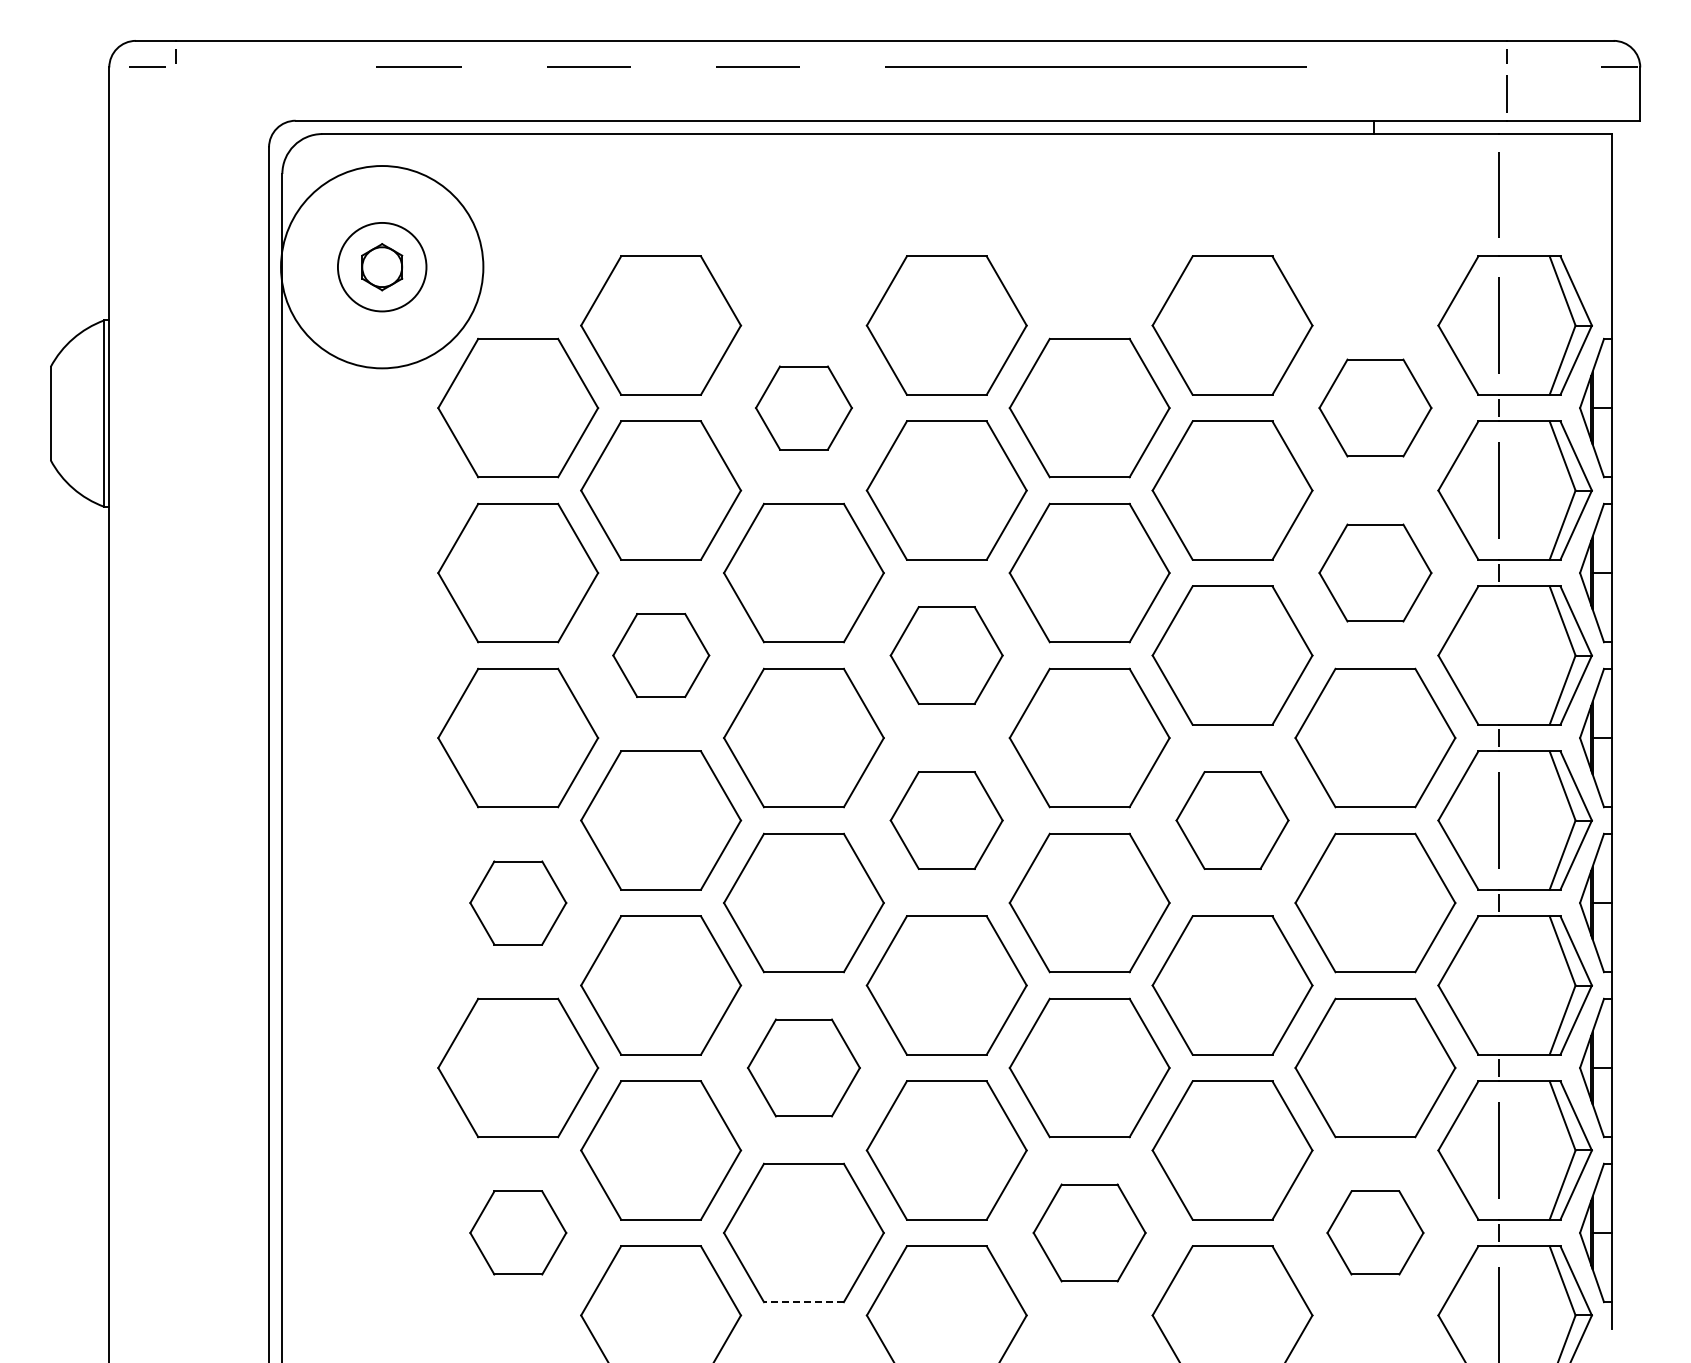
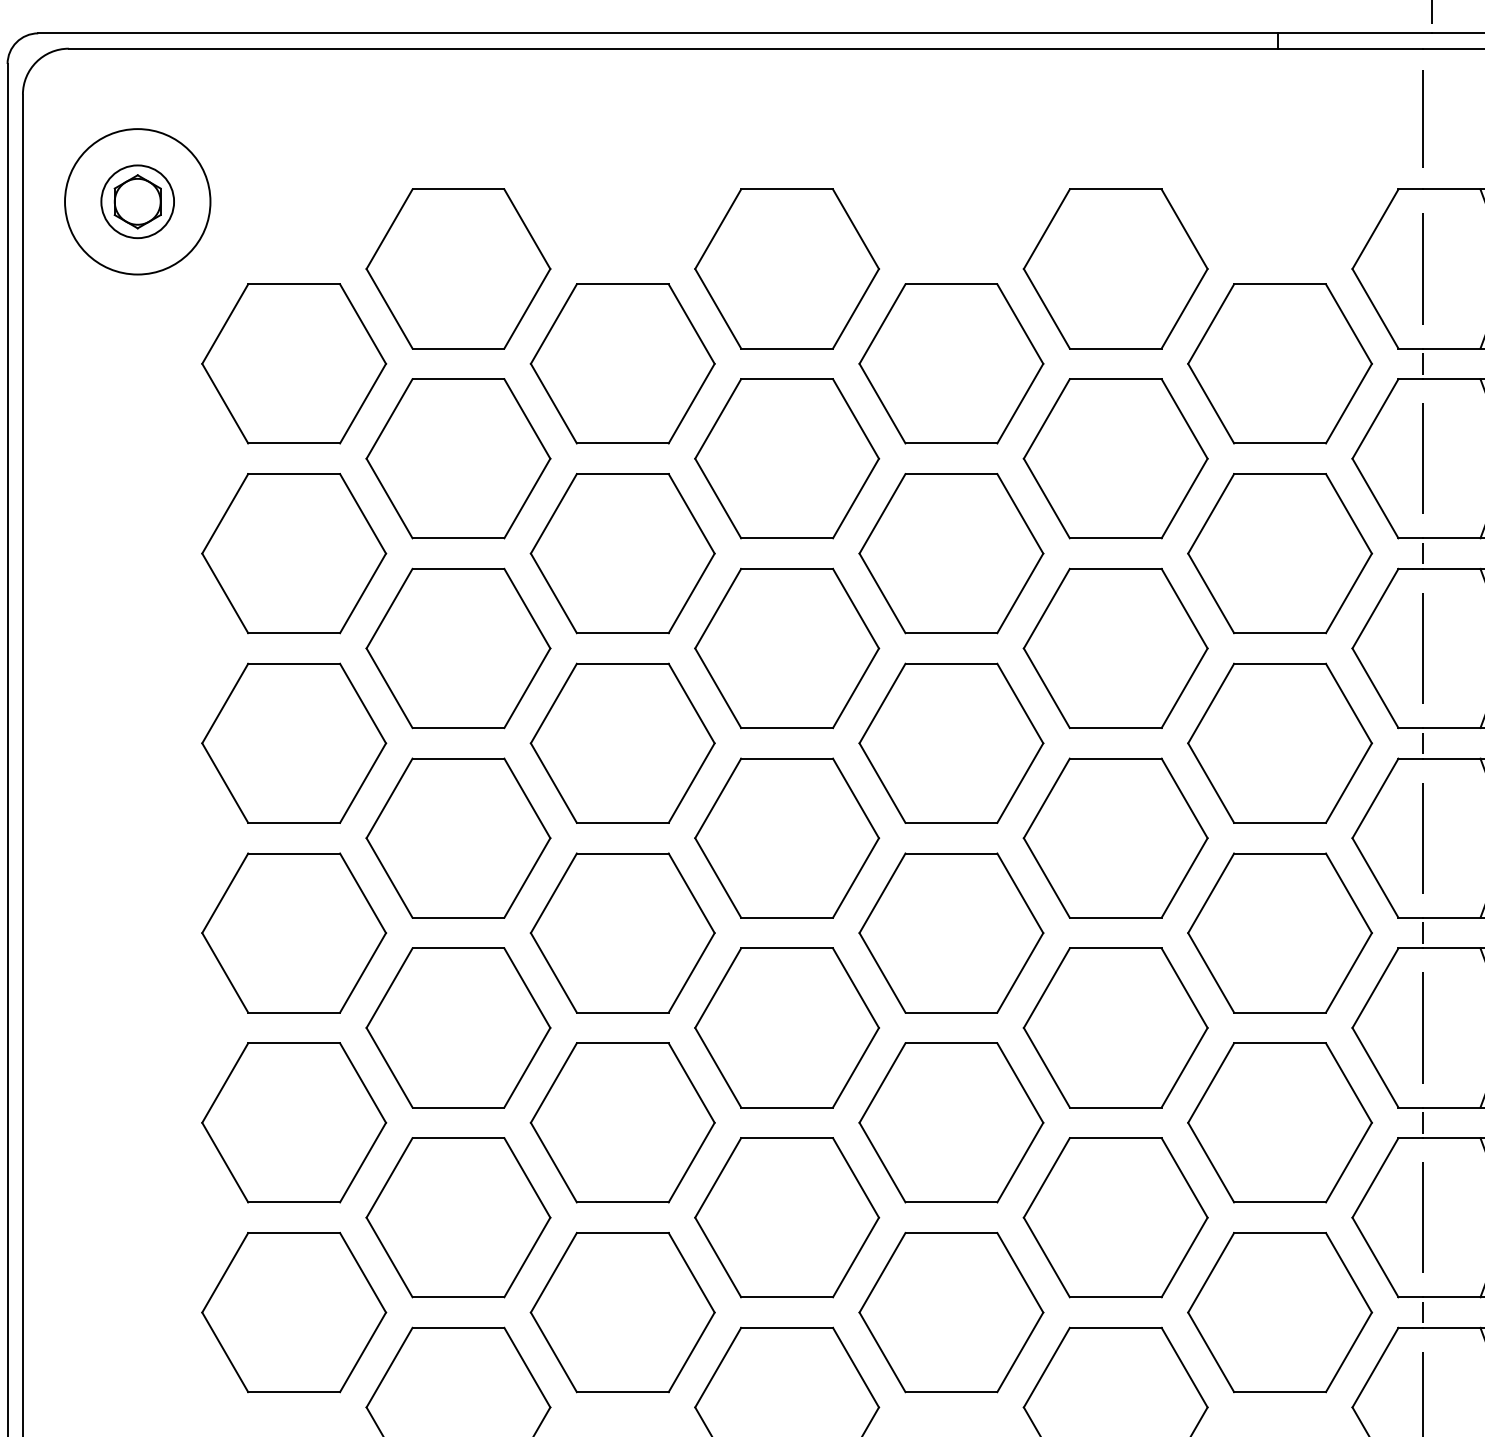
circle: (381, 266) -> (136, 201), size x0.62
circle: (381, 266) -> (136, 201), size x0.71
part: (803, 407) -> (622, 363), size x1.67
part: (1375, 407) -> (1280, 363), size x1.43
part: (1375, 572) -> (1280, 552), size x1.43
part: (661, 655) -> (458, 648), size x1.67
part: (946, 655) -> (786, 648), size x1.43
line: (1499, 655) -> (1422, 648), added
part: (946, 820) -> (786, 838), size x1.43
part: (1232, 820) -> (1115, 838), size x1.43
part: (518, 902) -> (294, 932), size x1.67
line: (1499, 985) -> (1422, 1027), added
part: (803, 1067) -> (622, 1122), size x1.43
part: (518, 1232) -> (294, 1312), size x1.67
part: (1089, 1232) -> (951, 1312), size x1.43
part: (1375, 1232) -> (1280, 1312), size x1.67
line: (803, 1302) -> (622, 1392), dashed -> solid

